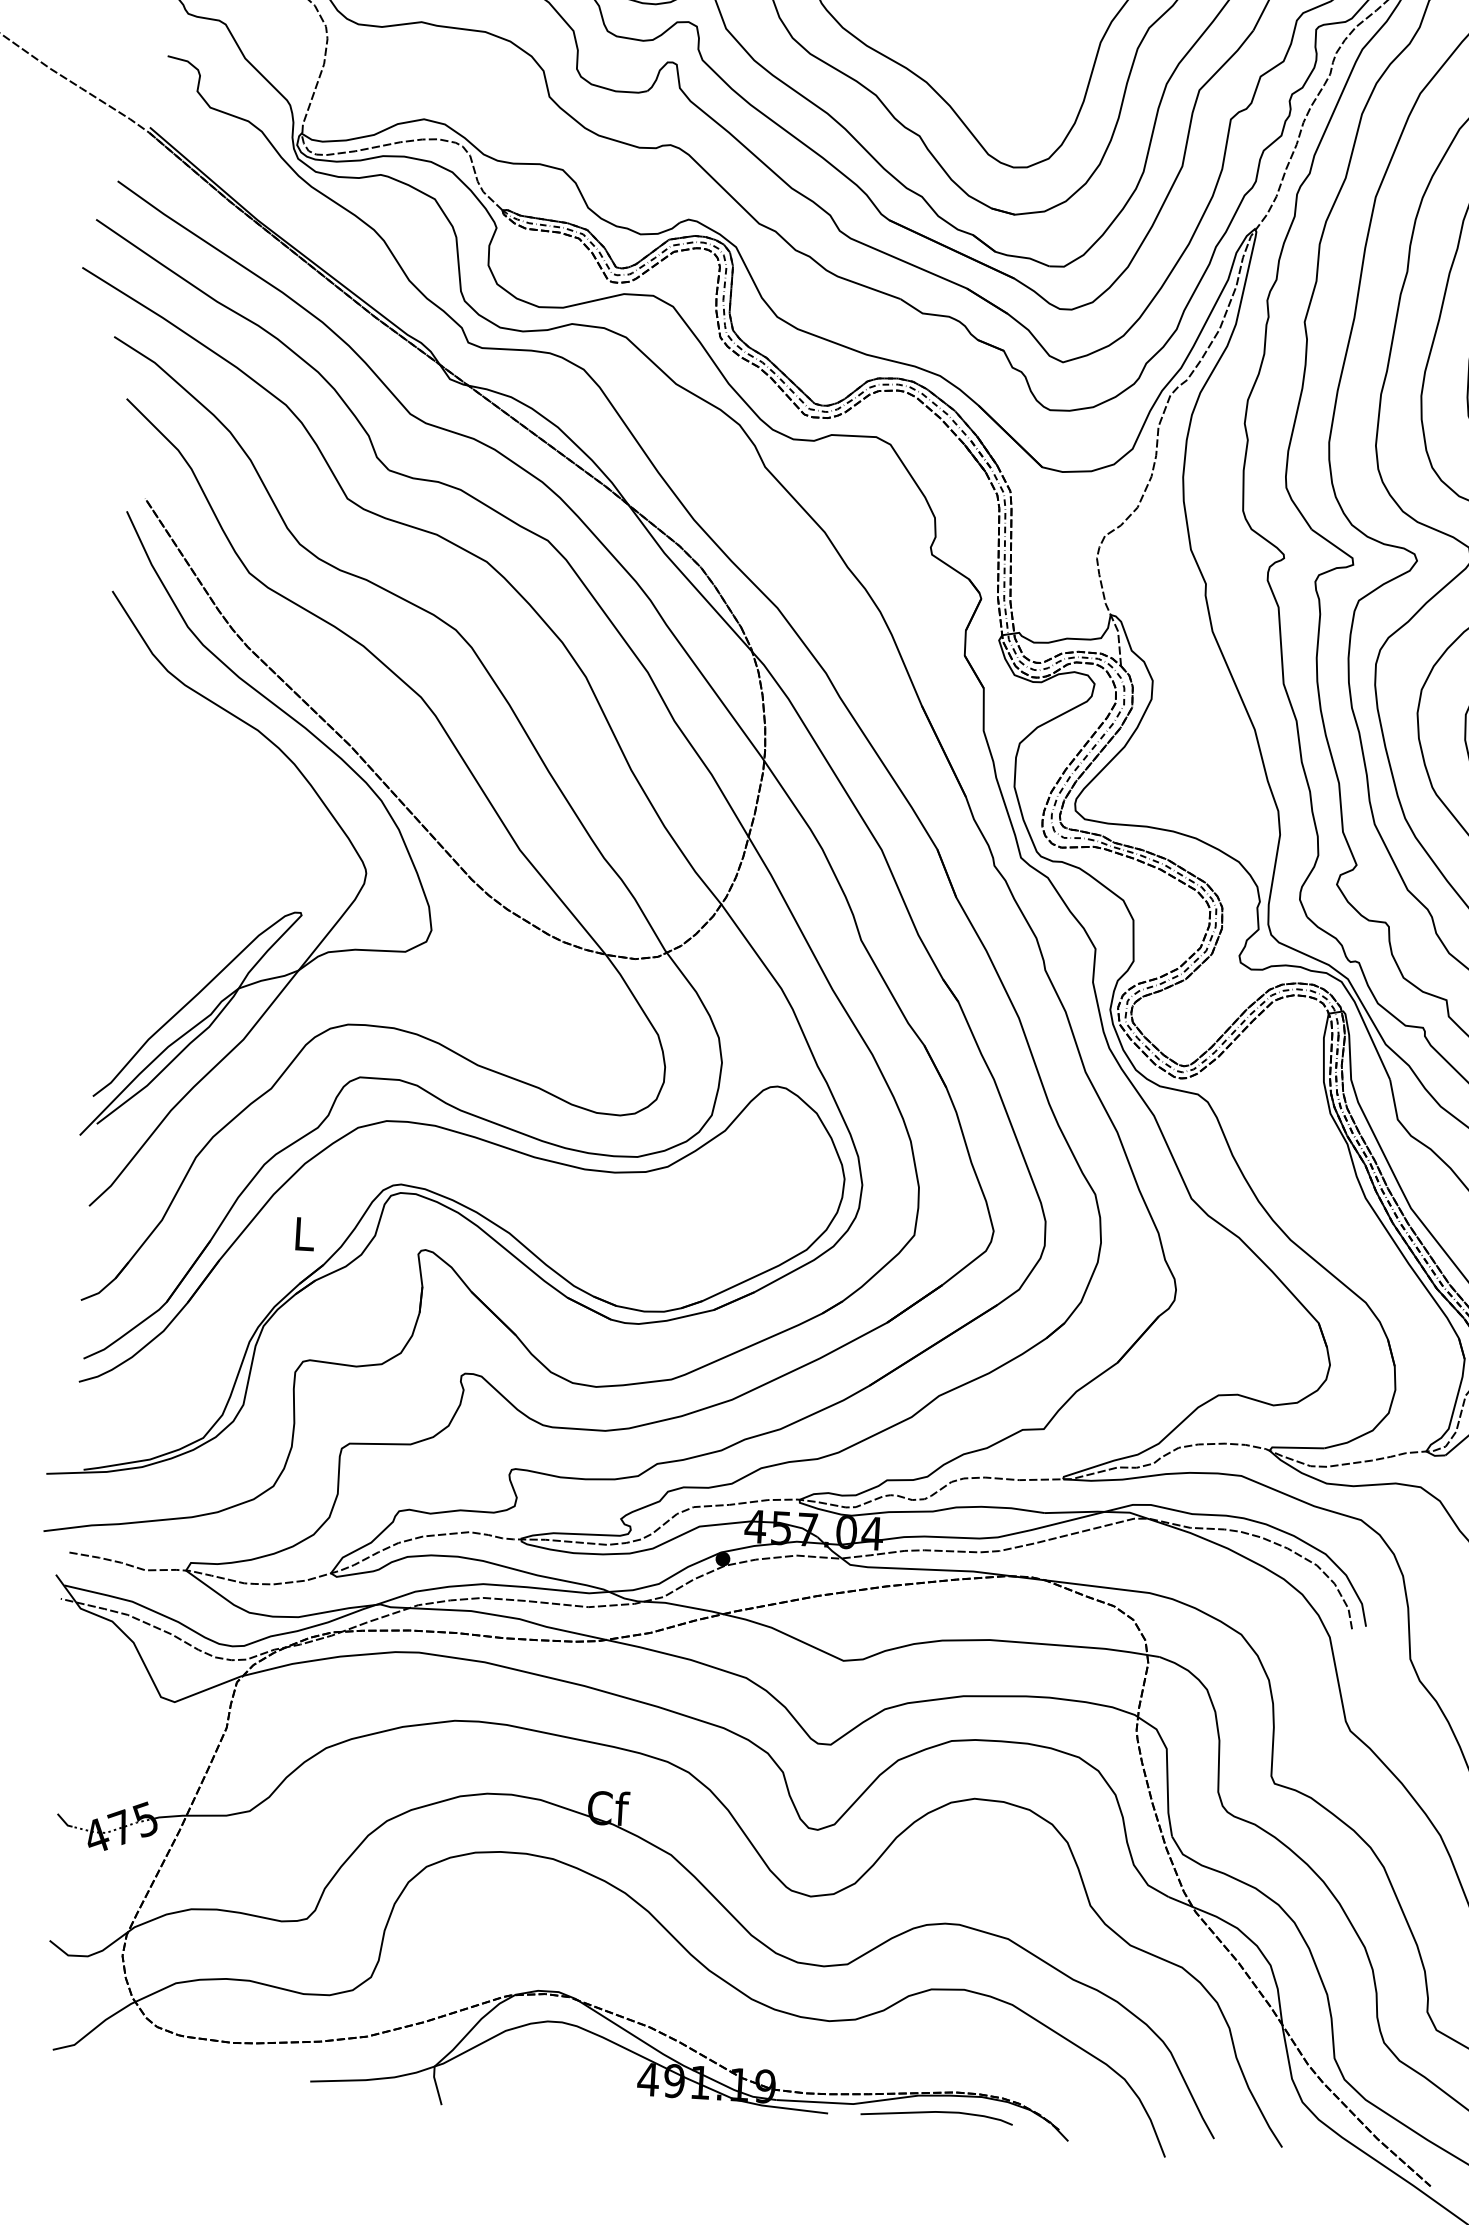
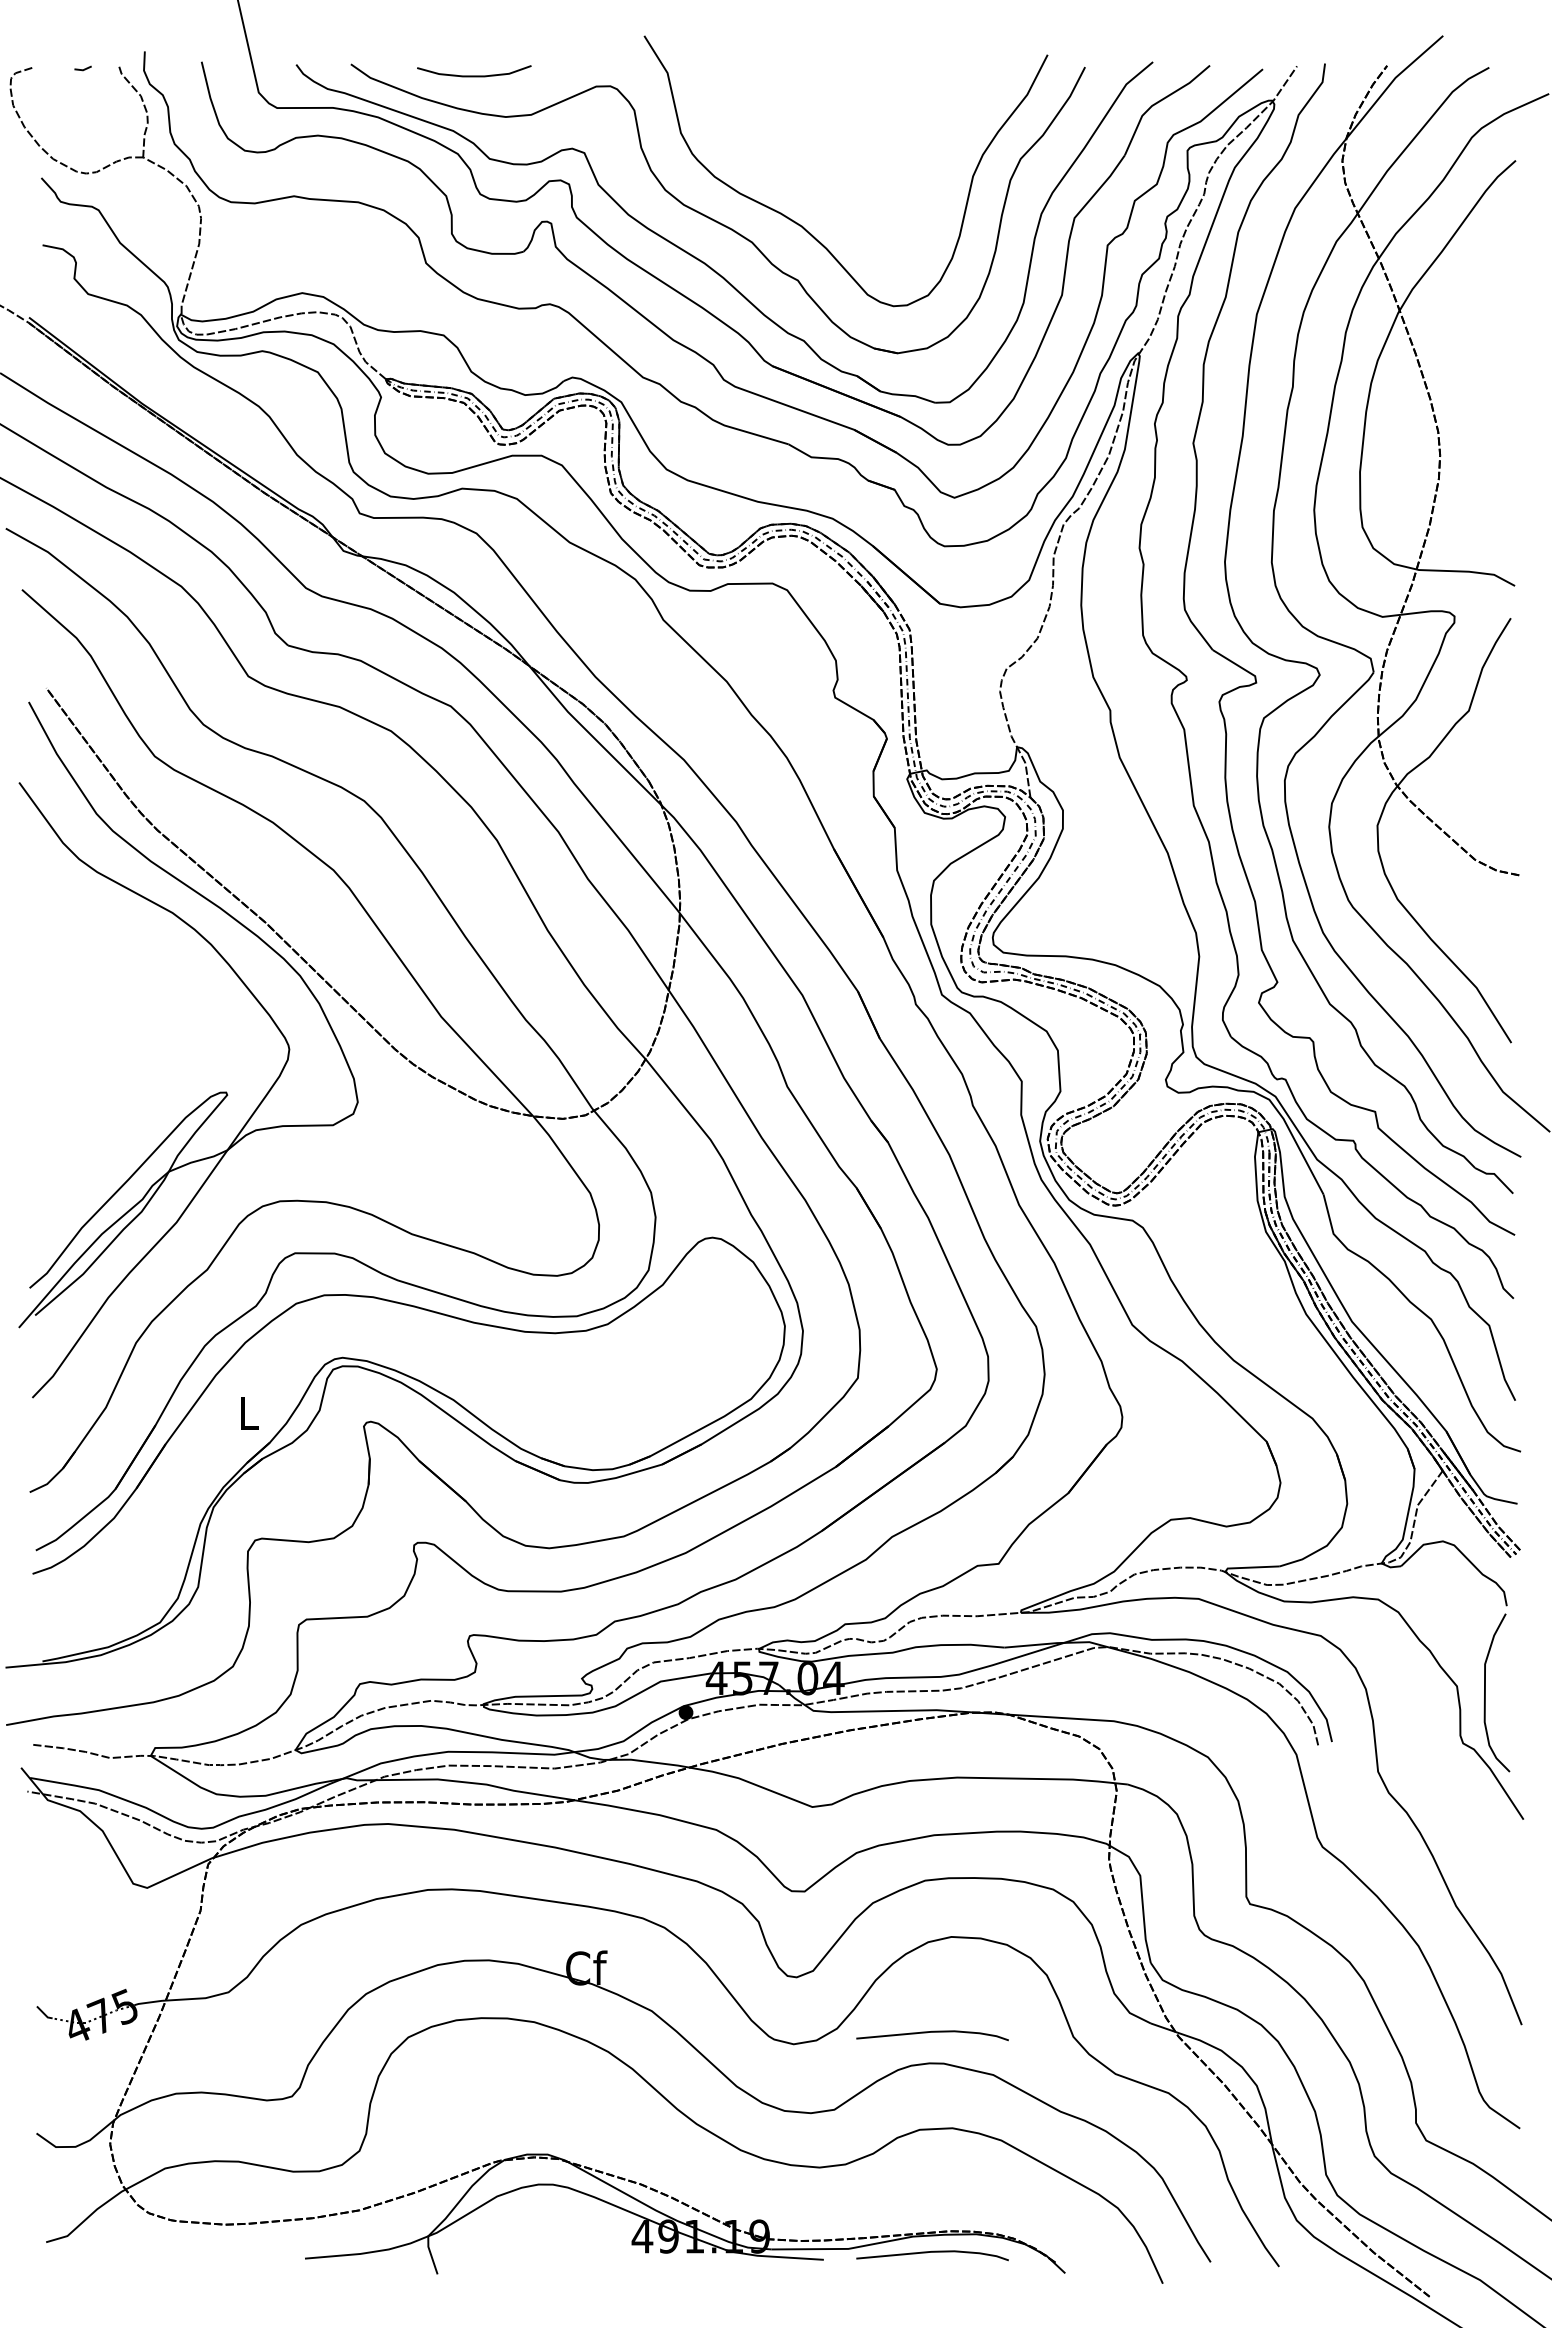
curve: (950, 1893) -> (932, 2032), added

